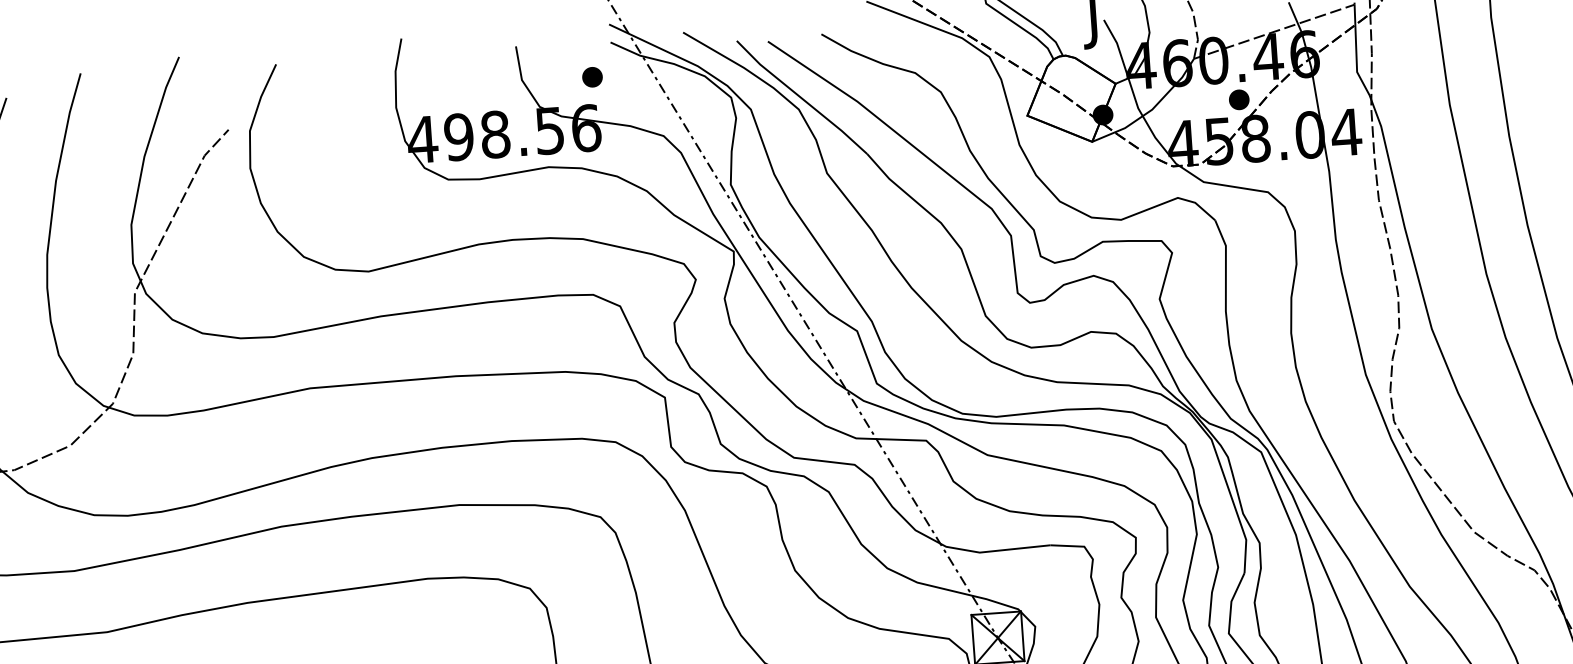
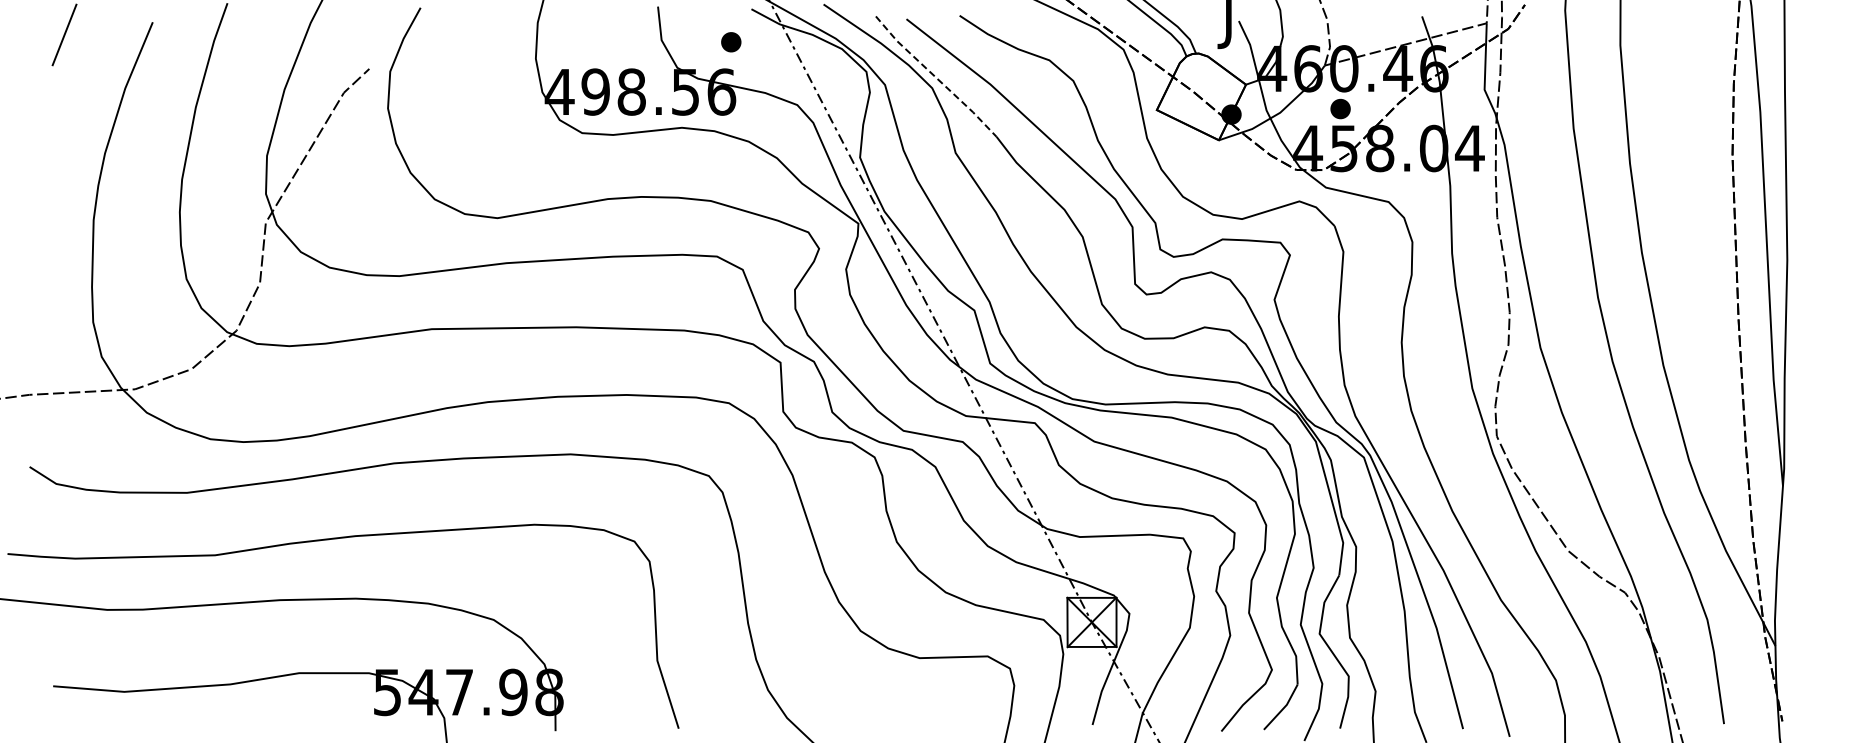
line: (801, 98) -> (935, 77), solid -> dashed
part: (1239, 99) -> (1340, 108), moved

